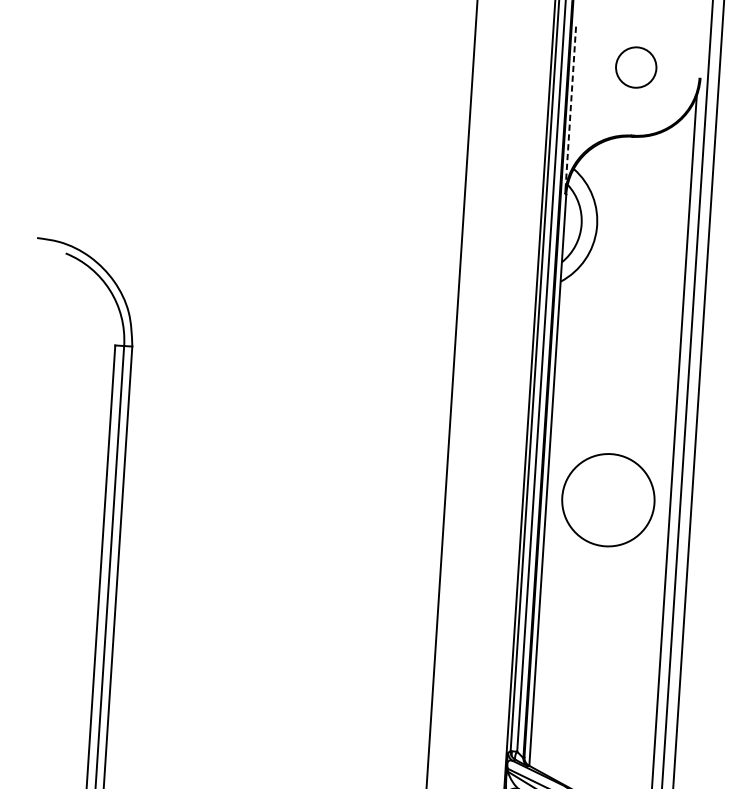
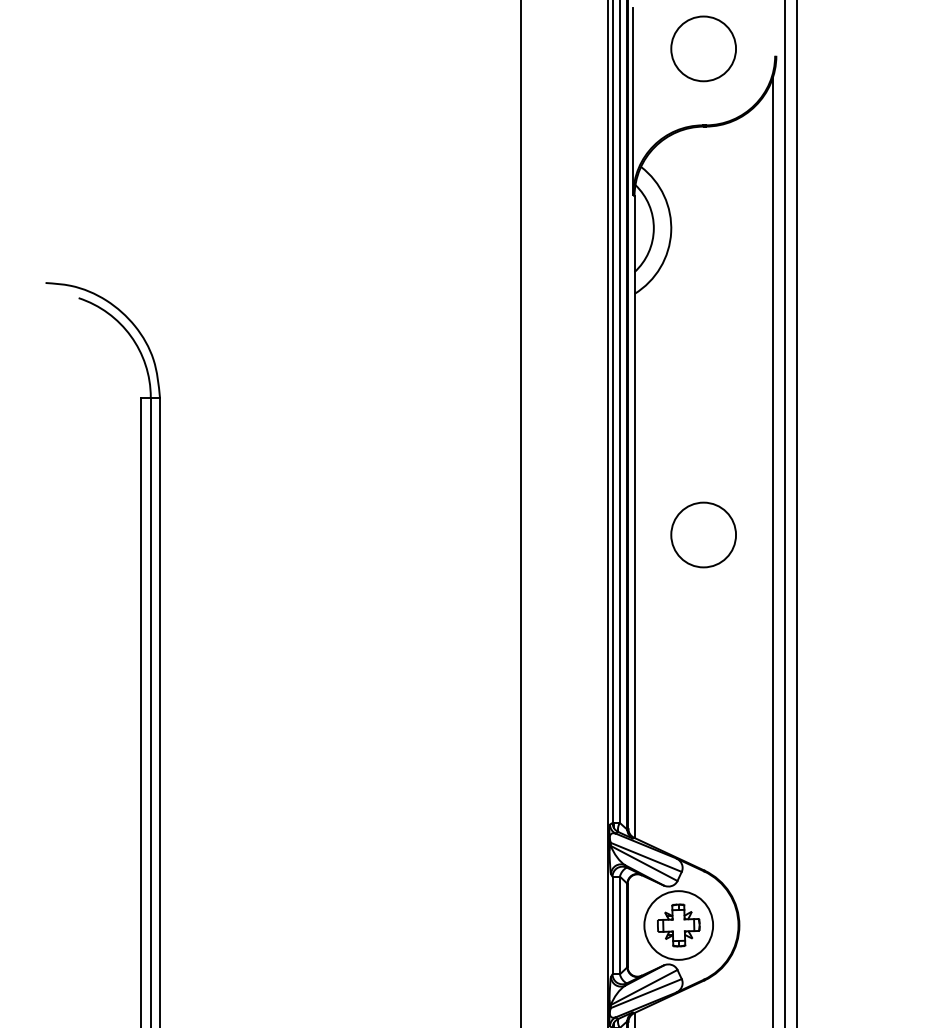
circle: (636, 67) -> (703, 48), size x1.43
line: (570, 110) -> (633, 101), dashed -> solid
circle: (608, 499) -> (703, 534), size x0.62

